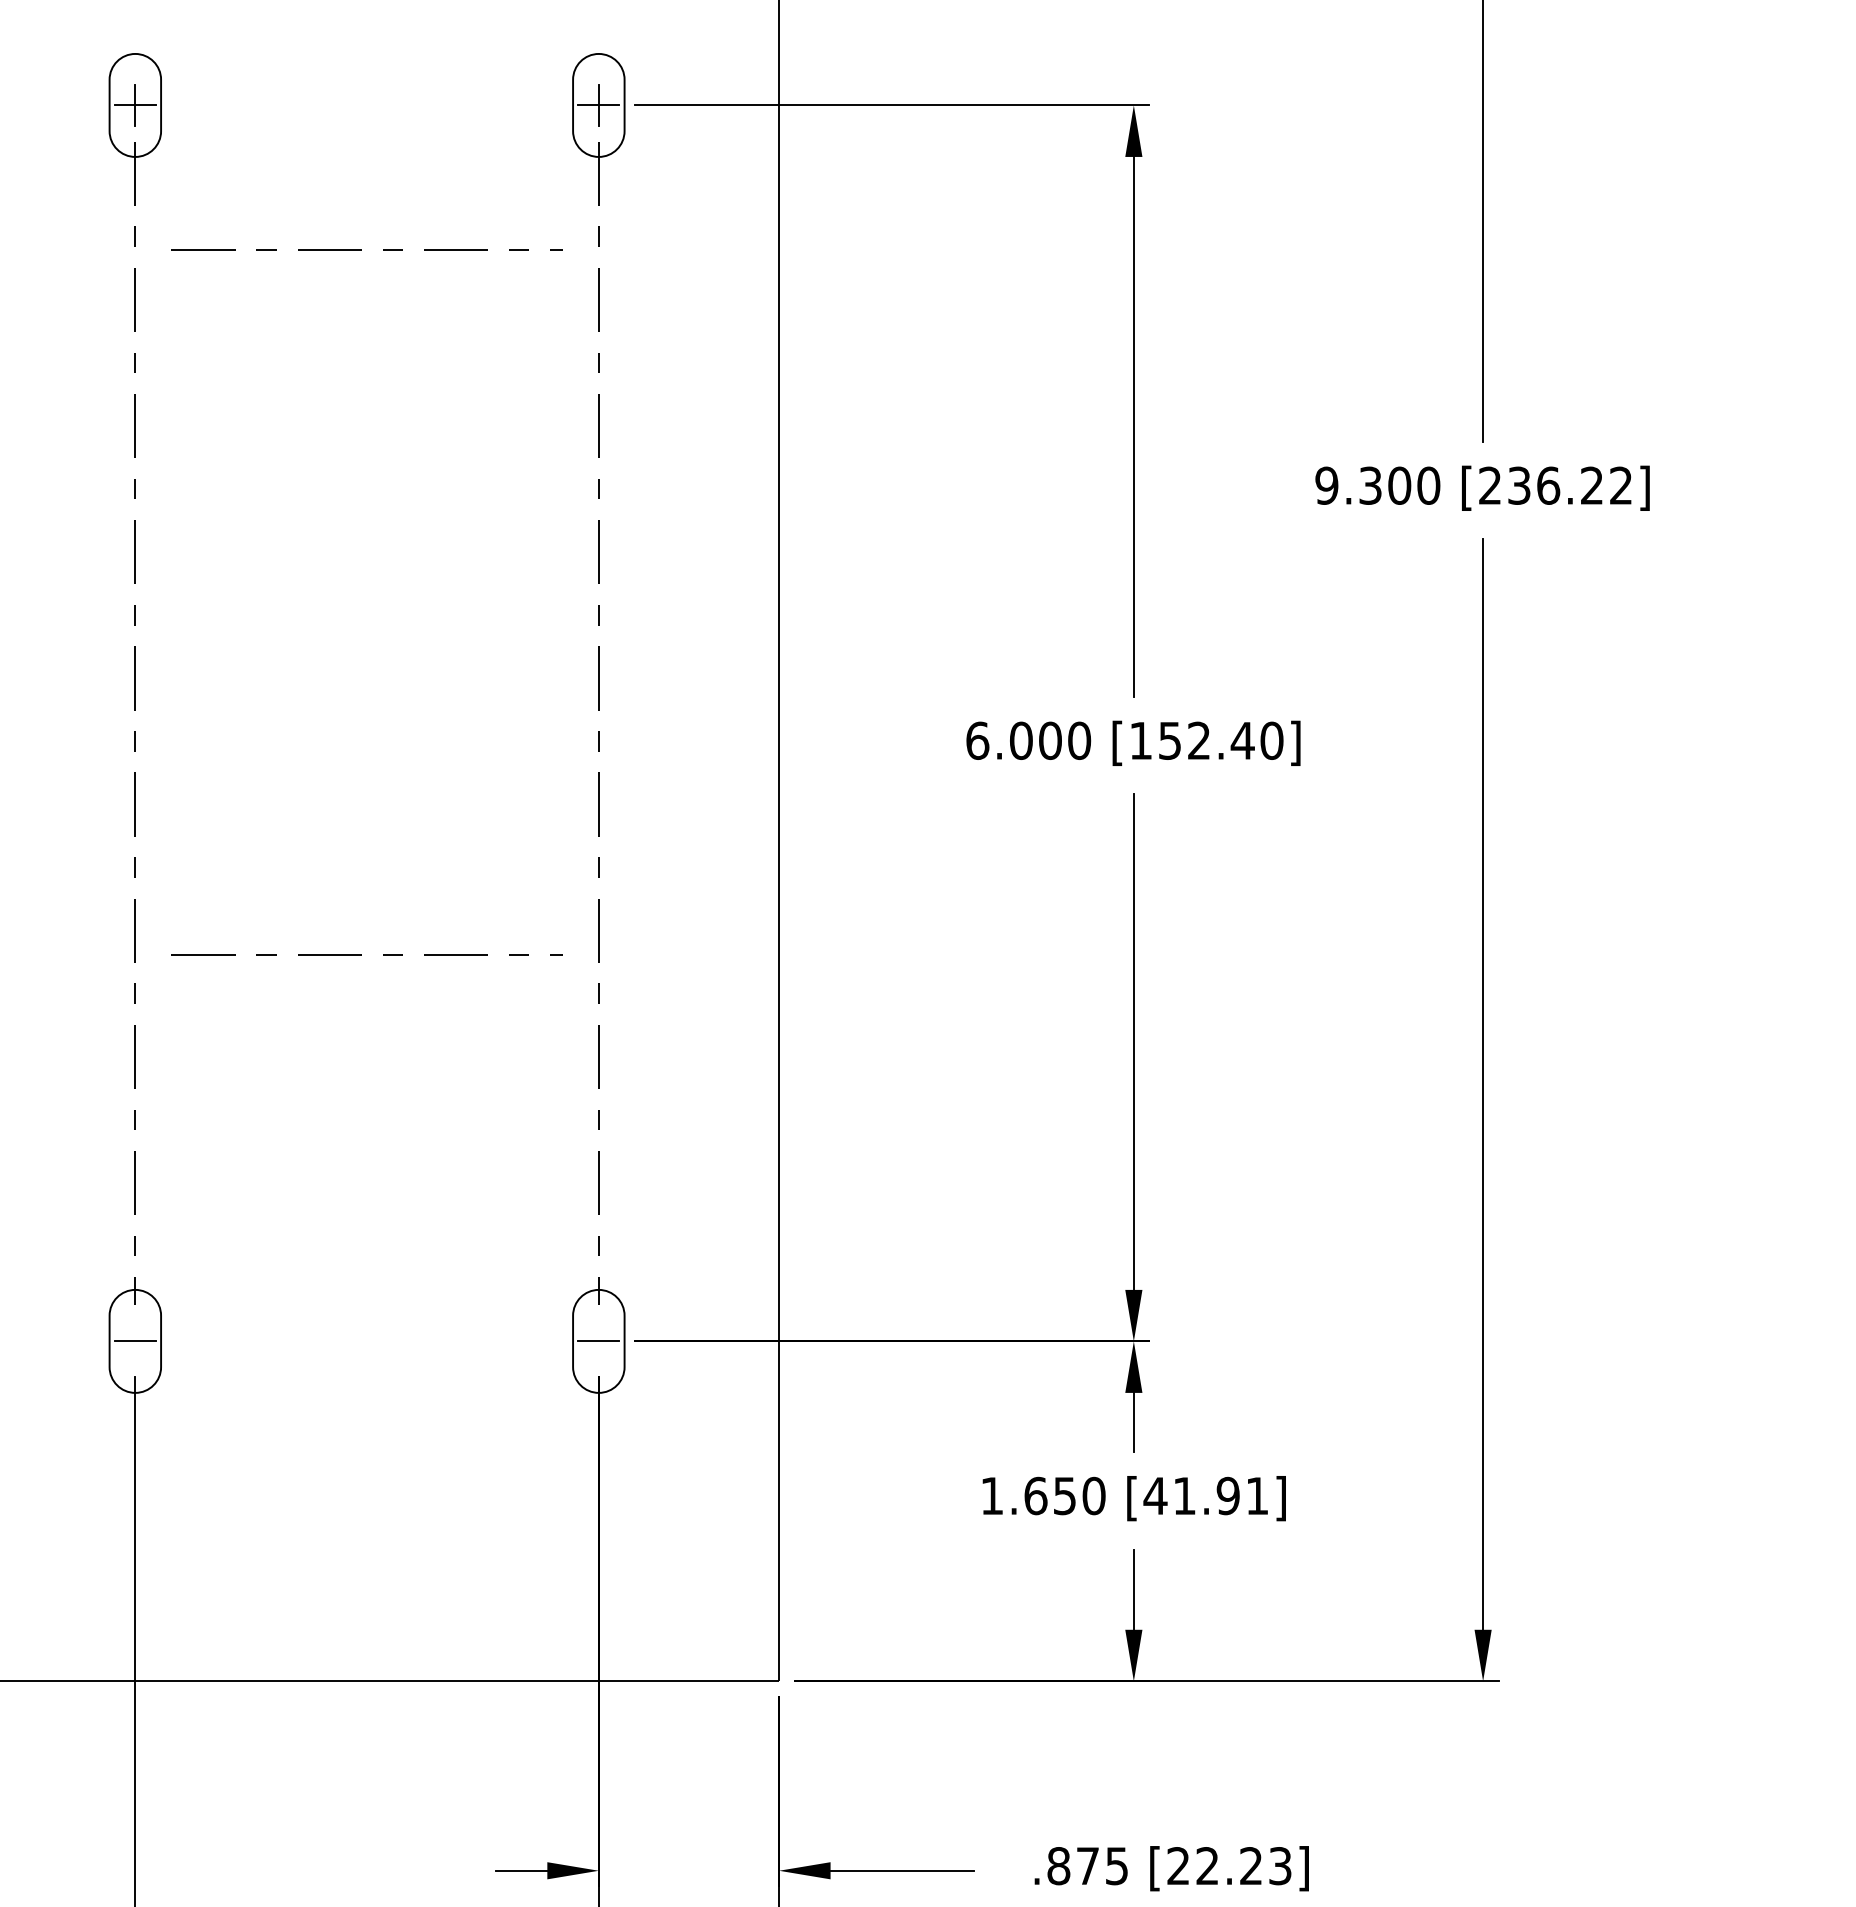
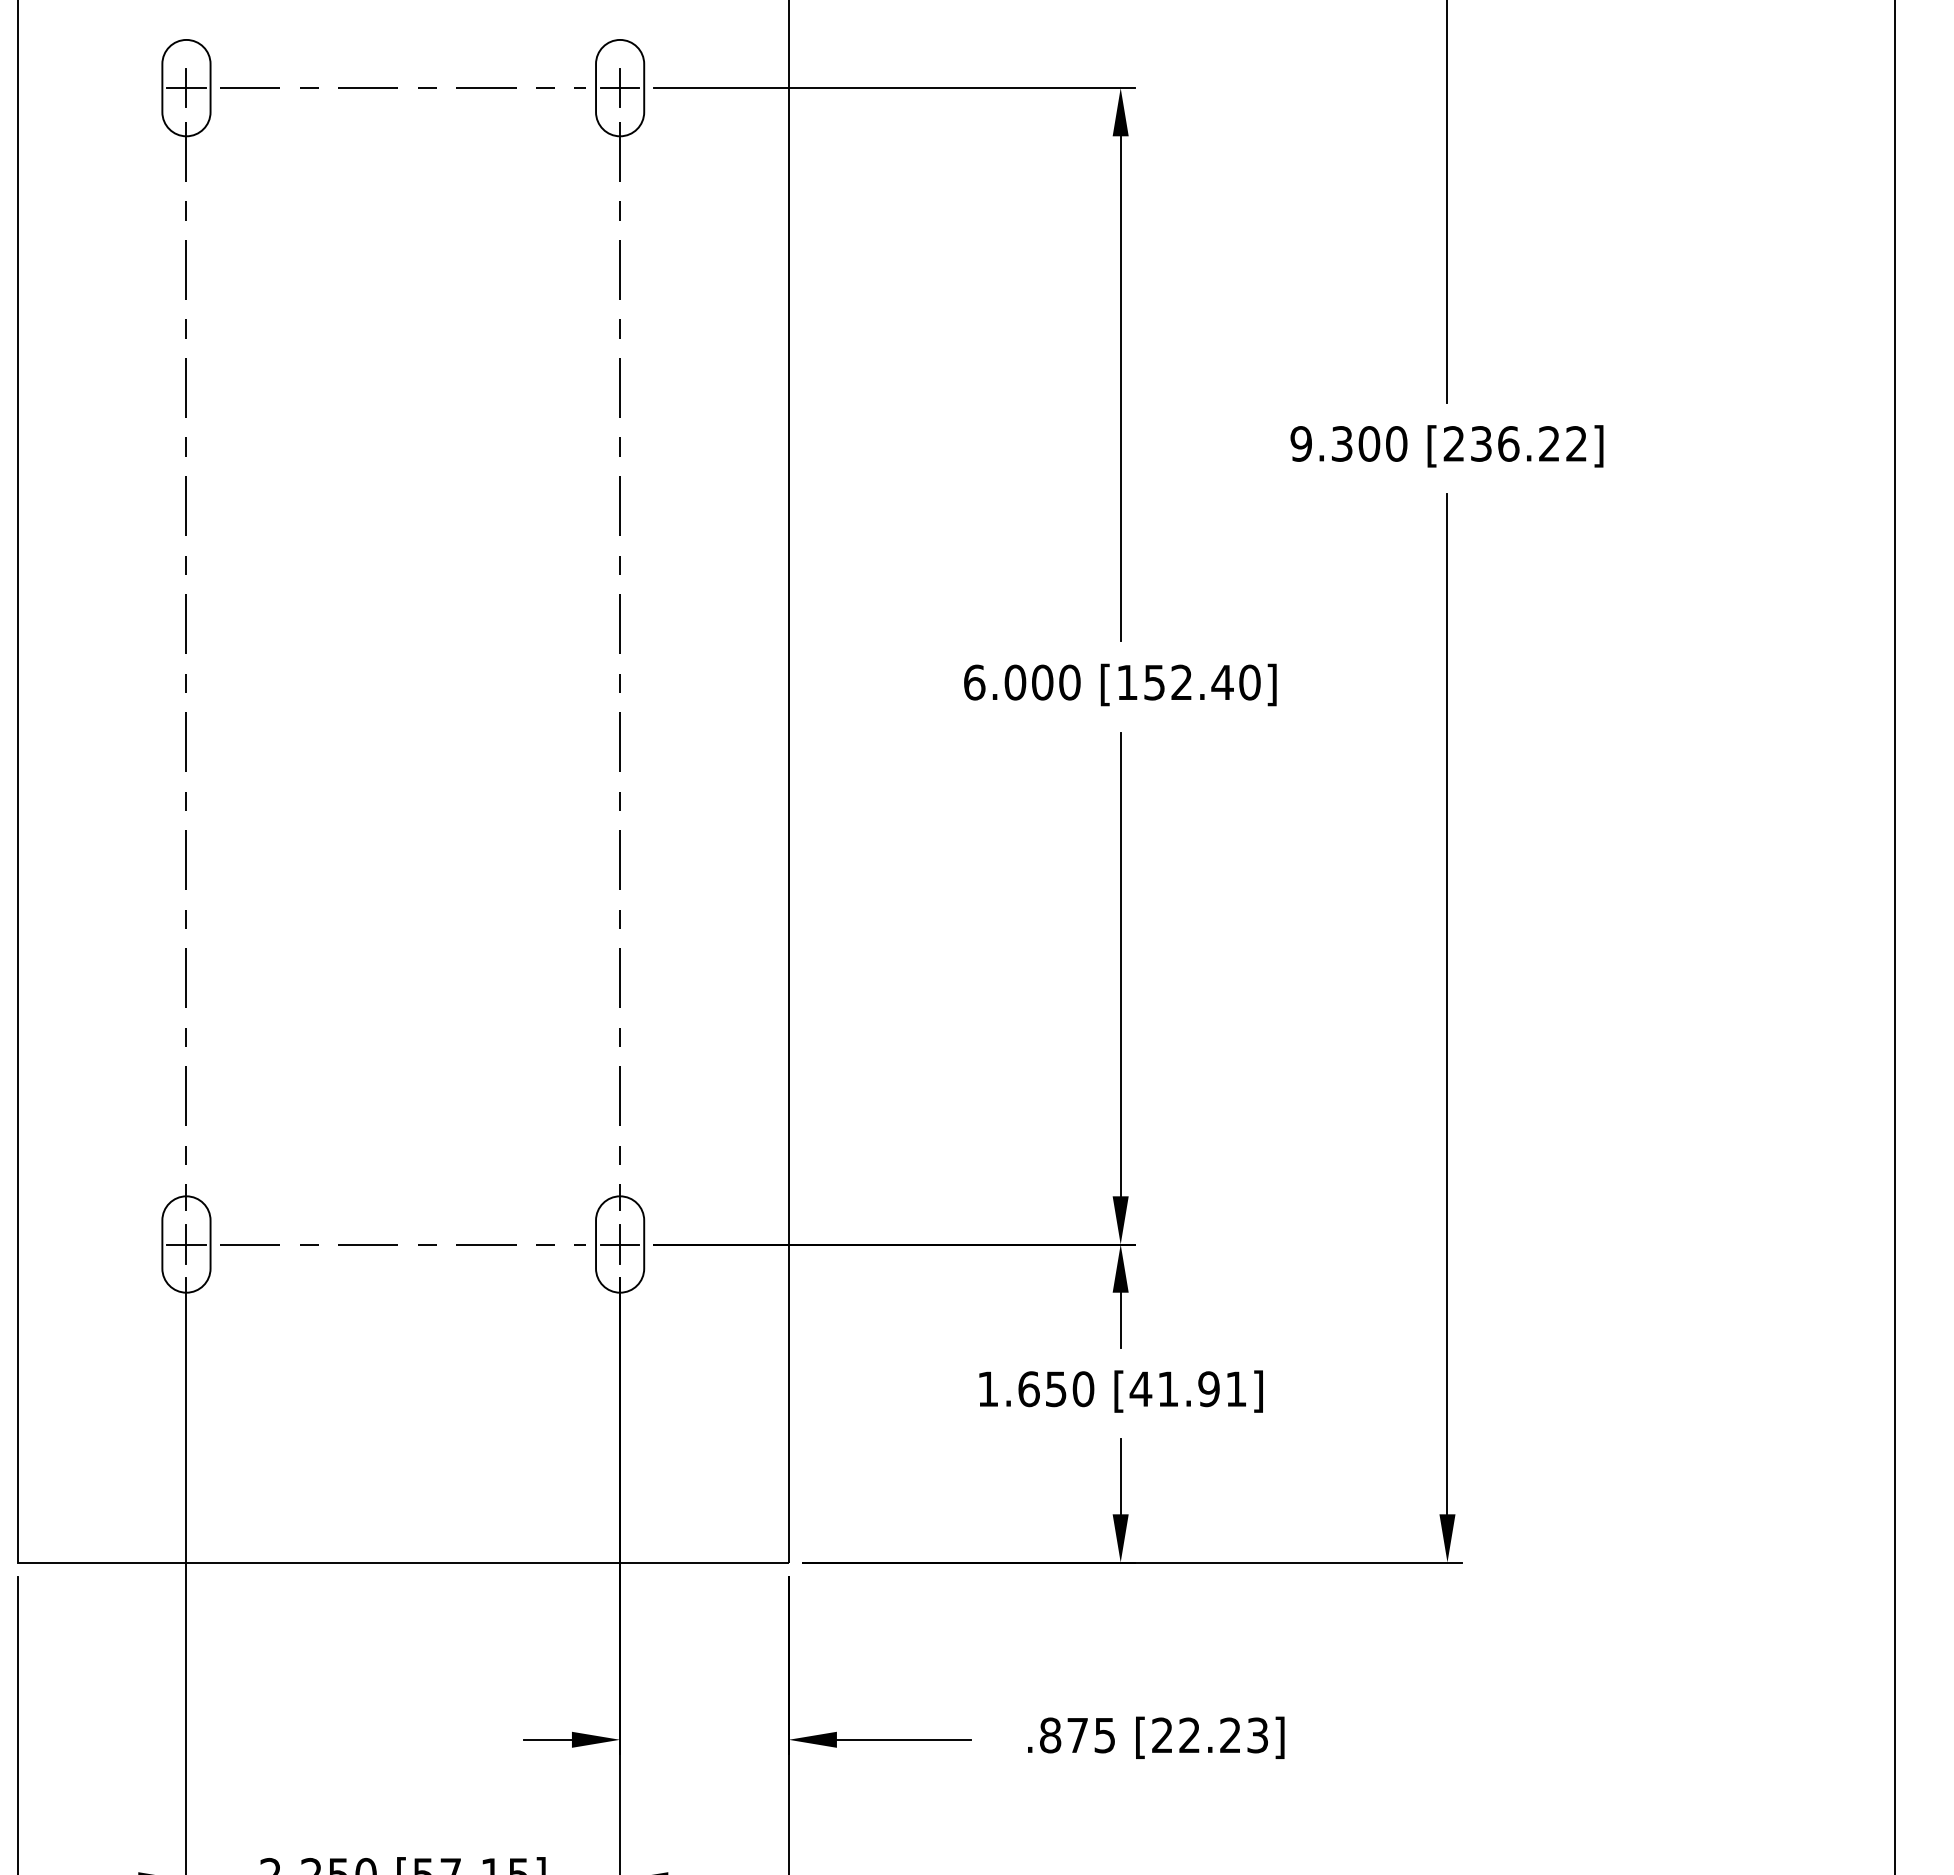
line: (360, 249) -> (397, 87), moved
line: (360, 954) -> (397, 1244), moved
line: (135, 1341) -> (186, 1244), added
line: (599, 1341) -> (620, 1244), added

